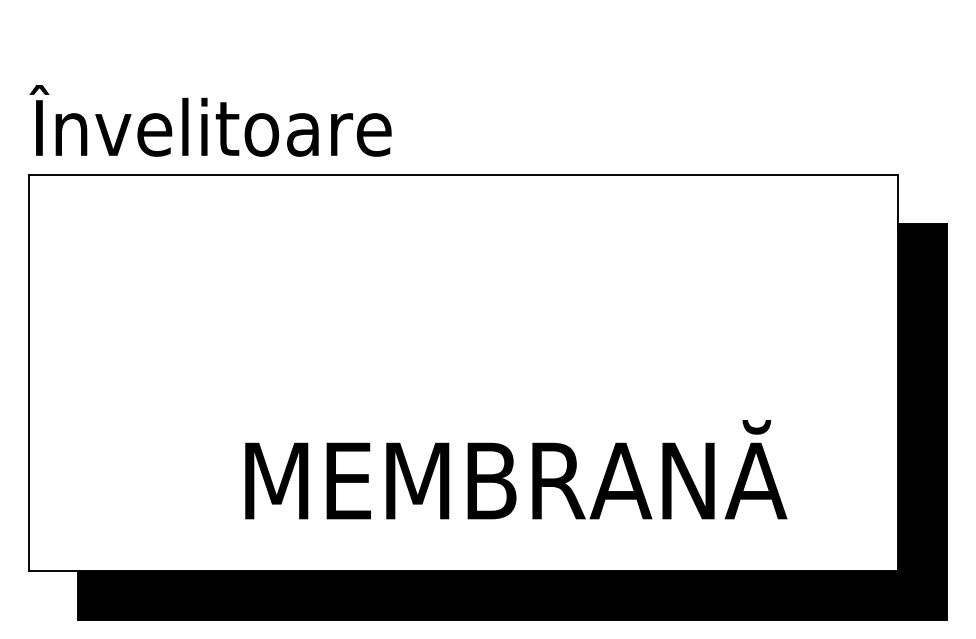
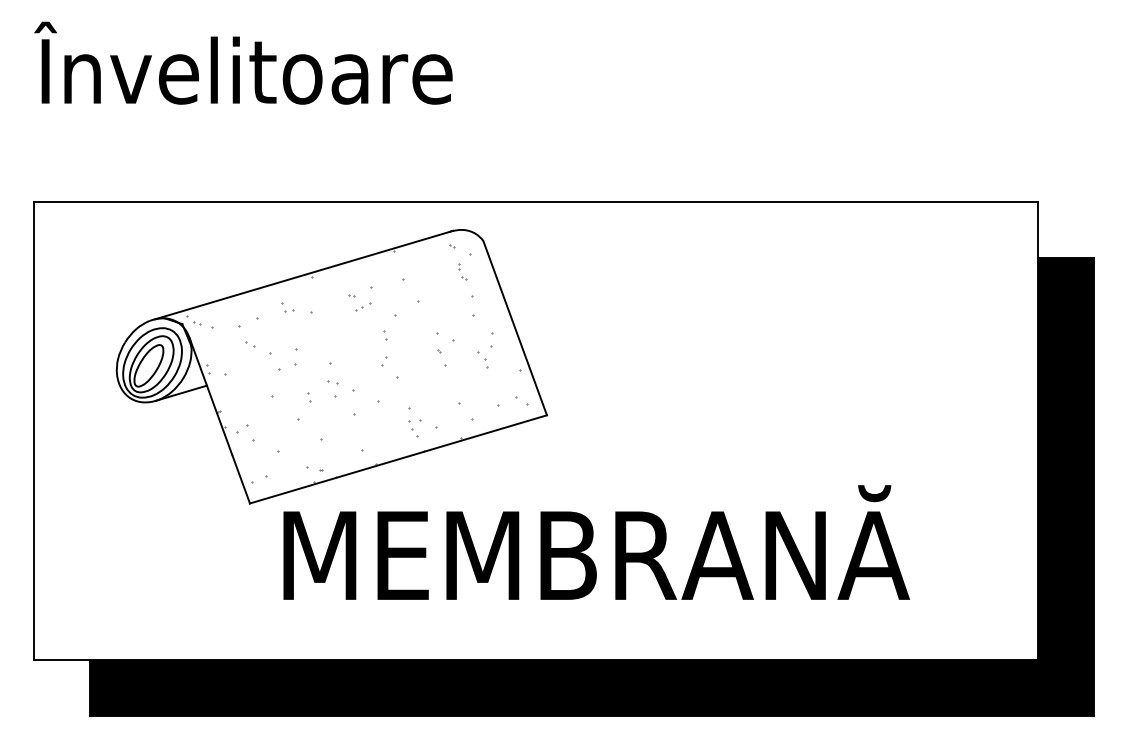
text: (210, 120) -> (243, 62), moved
part: (287, 317) -> (332, 366), added

